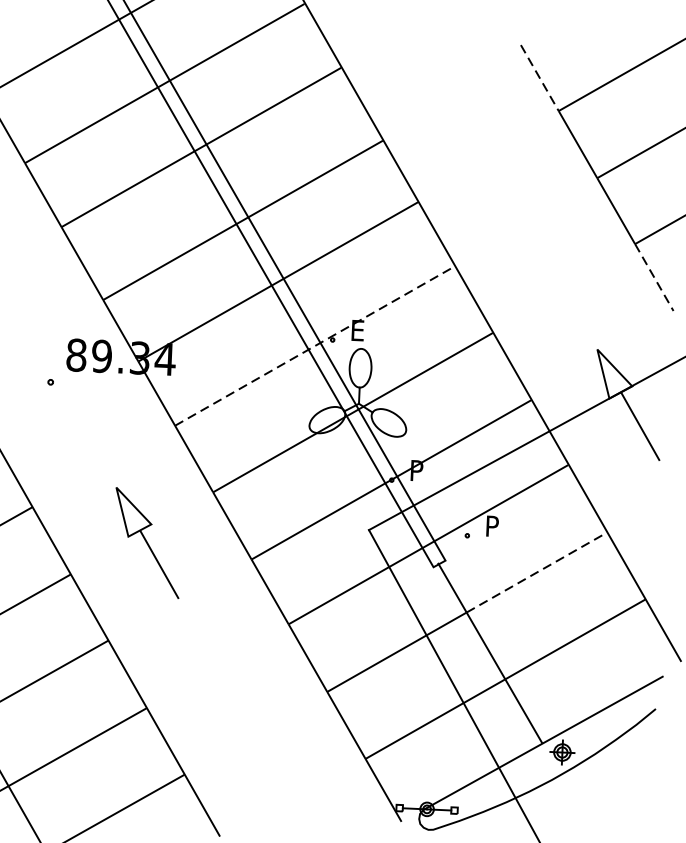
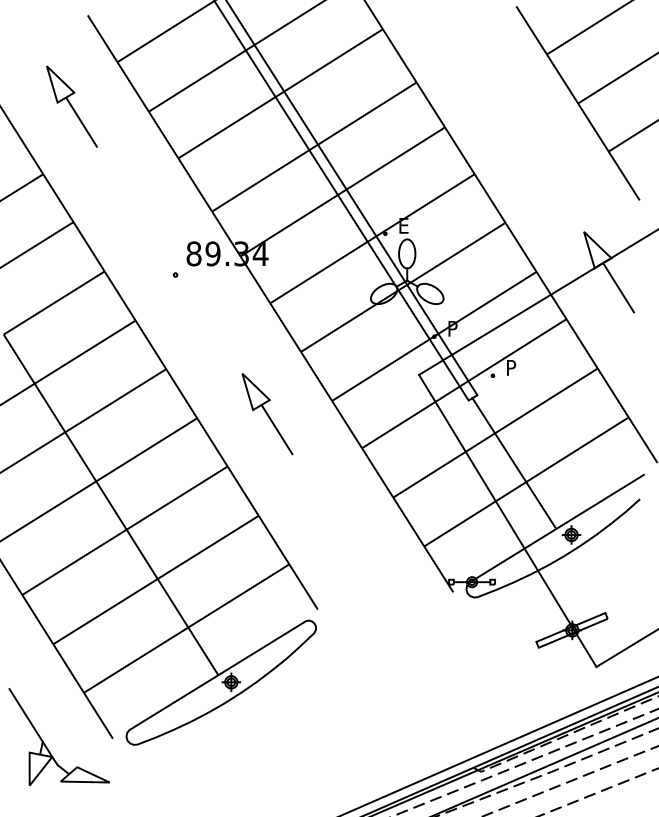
line: (539, 78) -> (531, 30), dashed -> solid
line: (654, 278) -> (624, 176), dashed -> solid
line: (315, 345) -> (372, 238), dashed -> solid
part: (147, 543) -> (267, 414), moved
line: (537, 573) -> (546, 401), dashed -> solid

